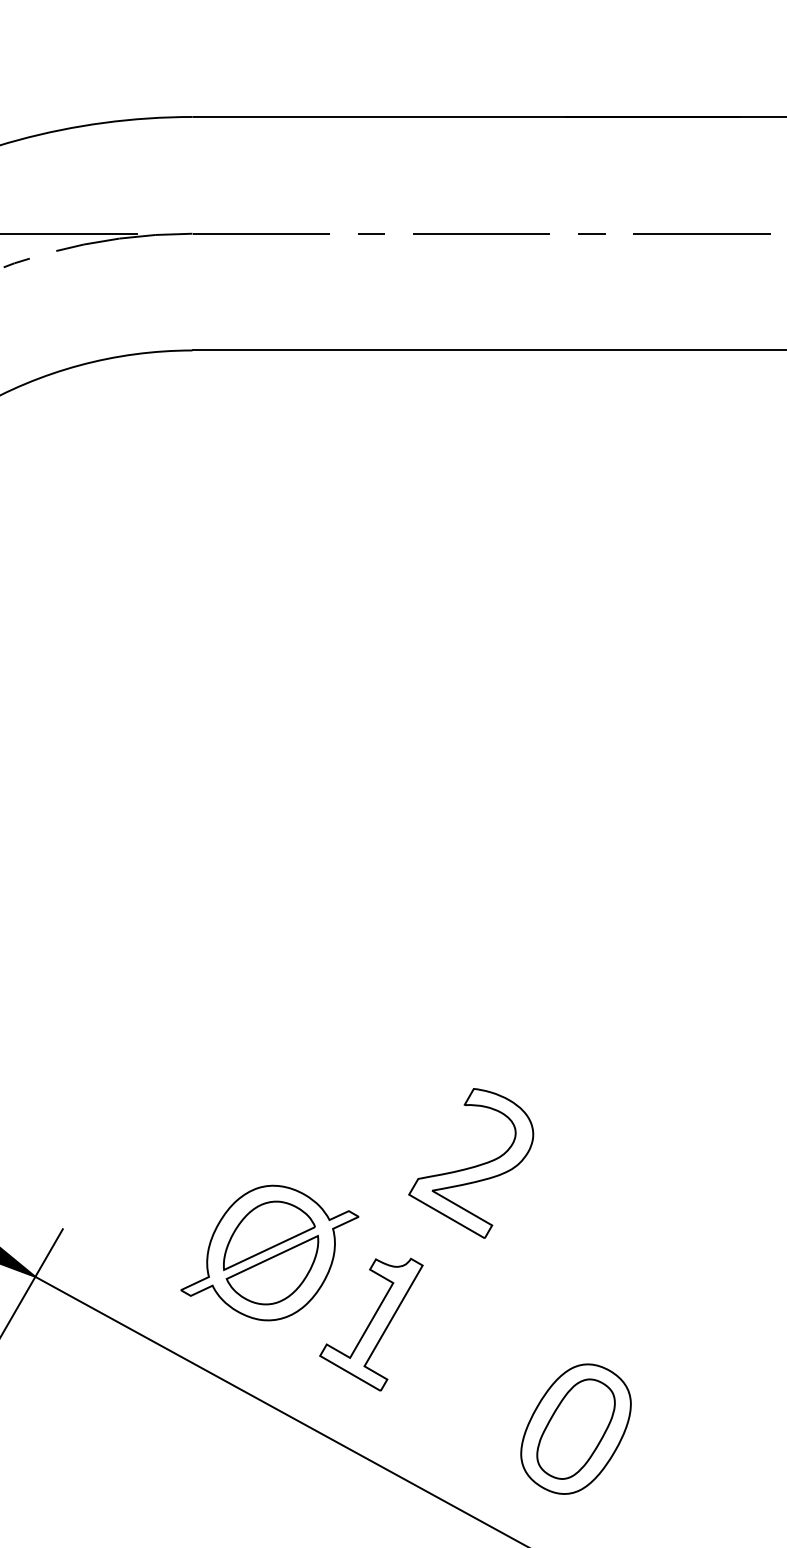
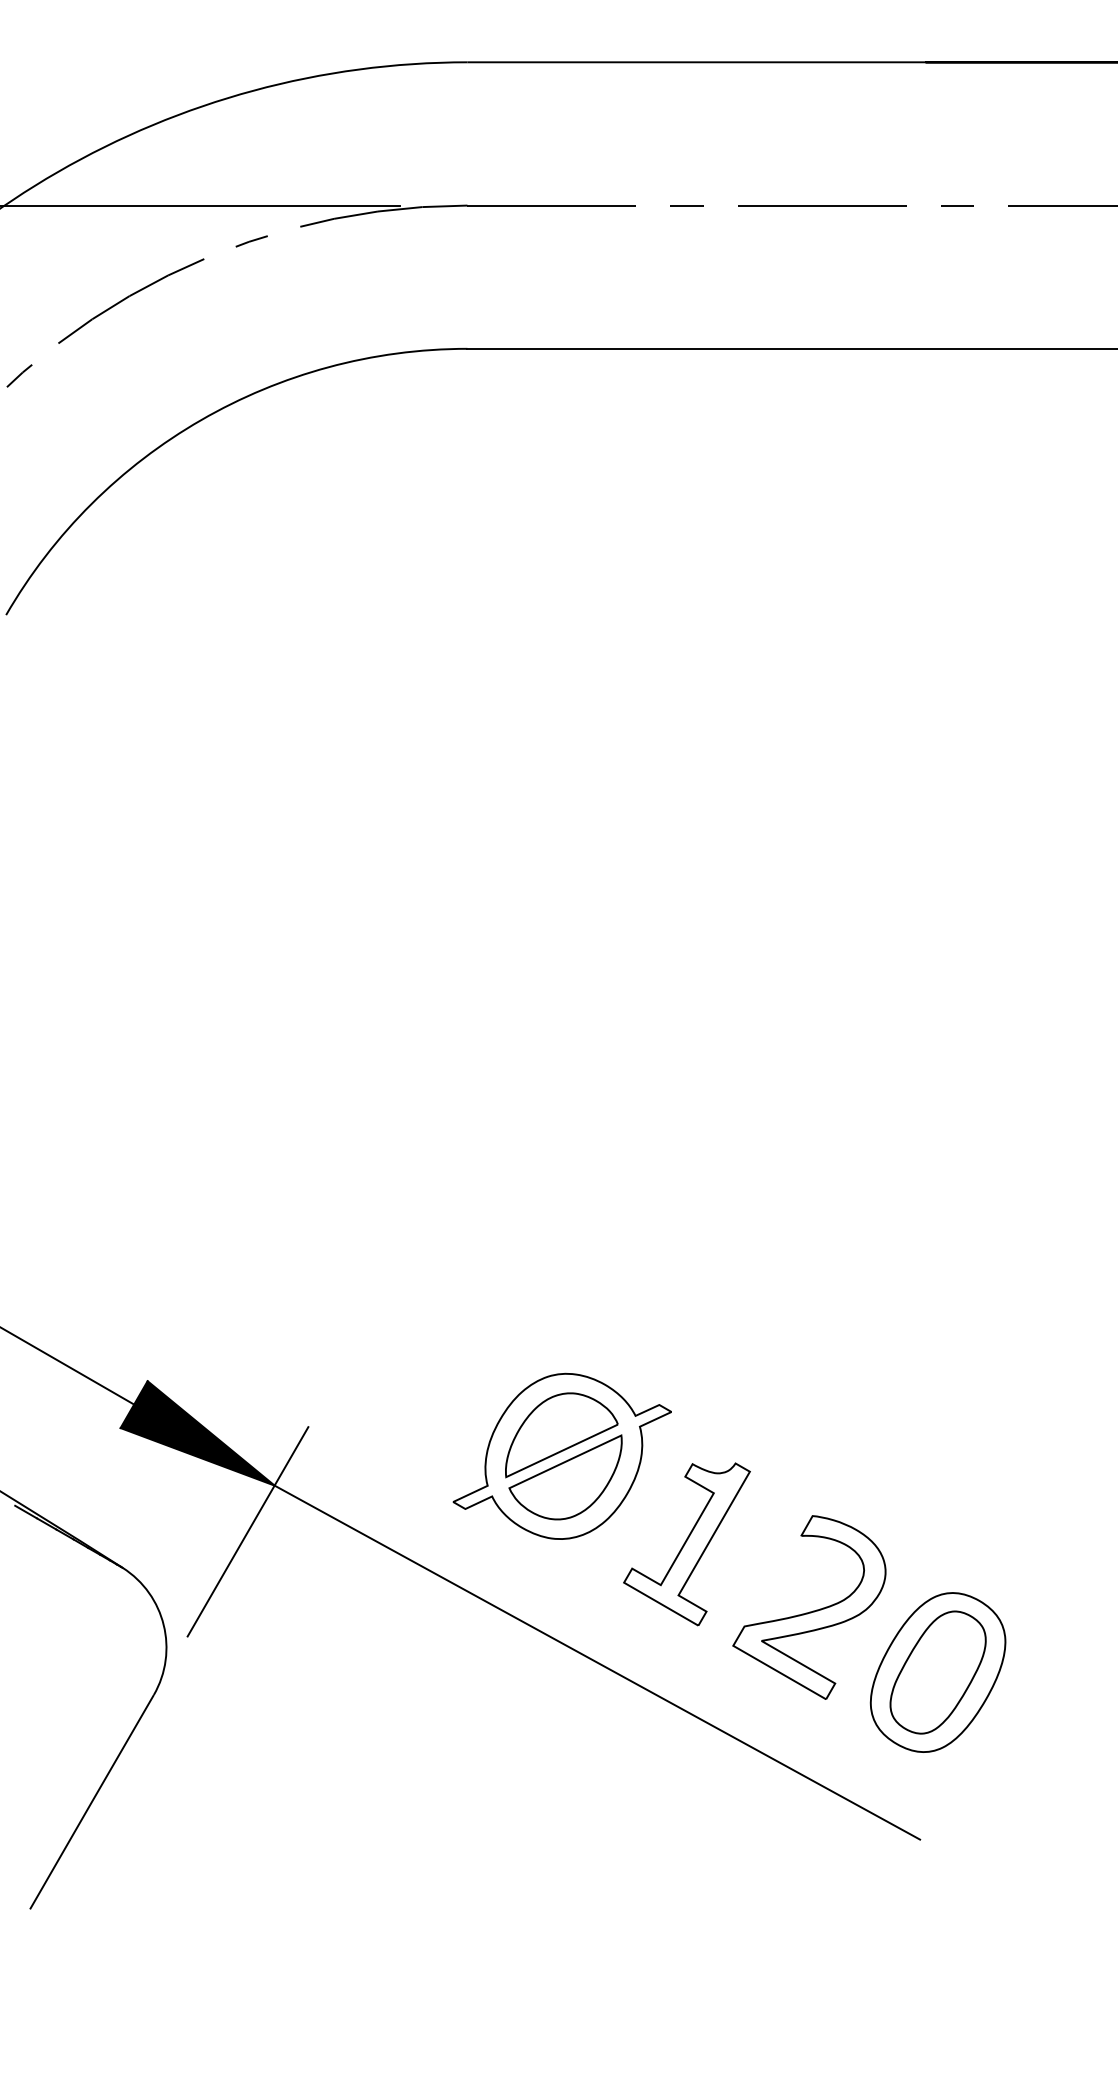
part: (471, 1163) -> (809, 1607), moved

